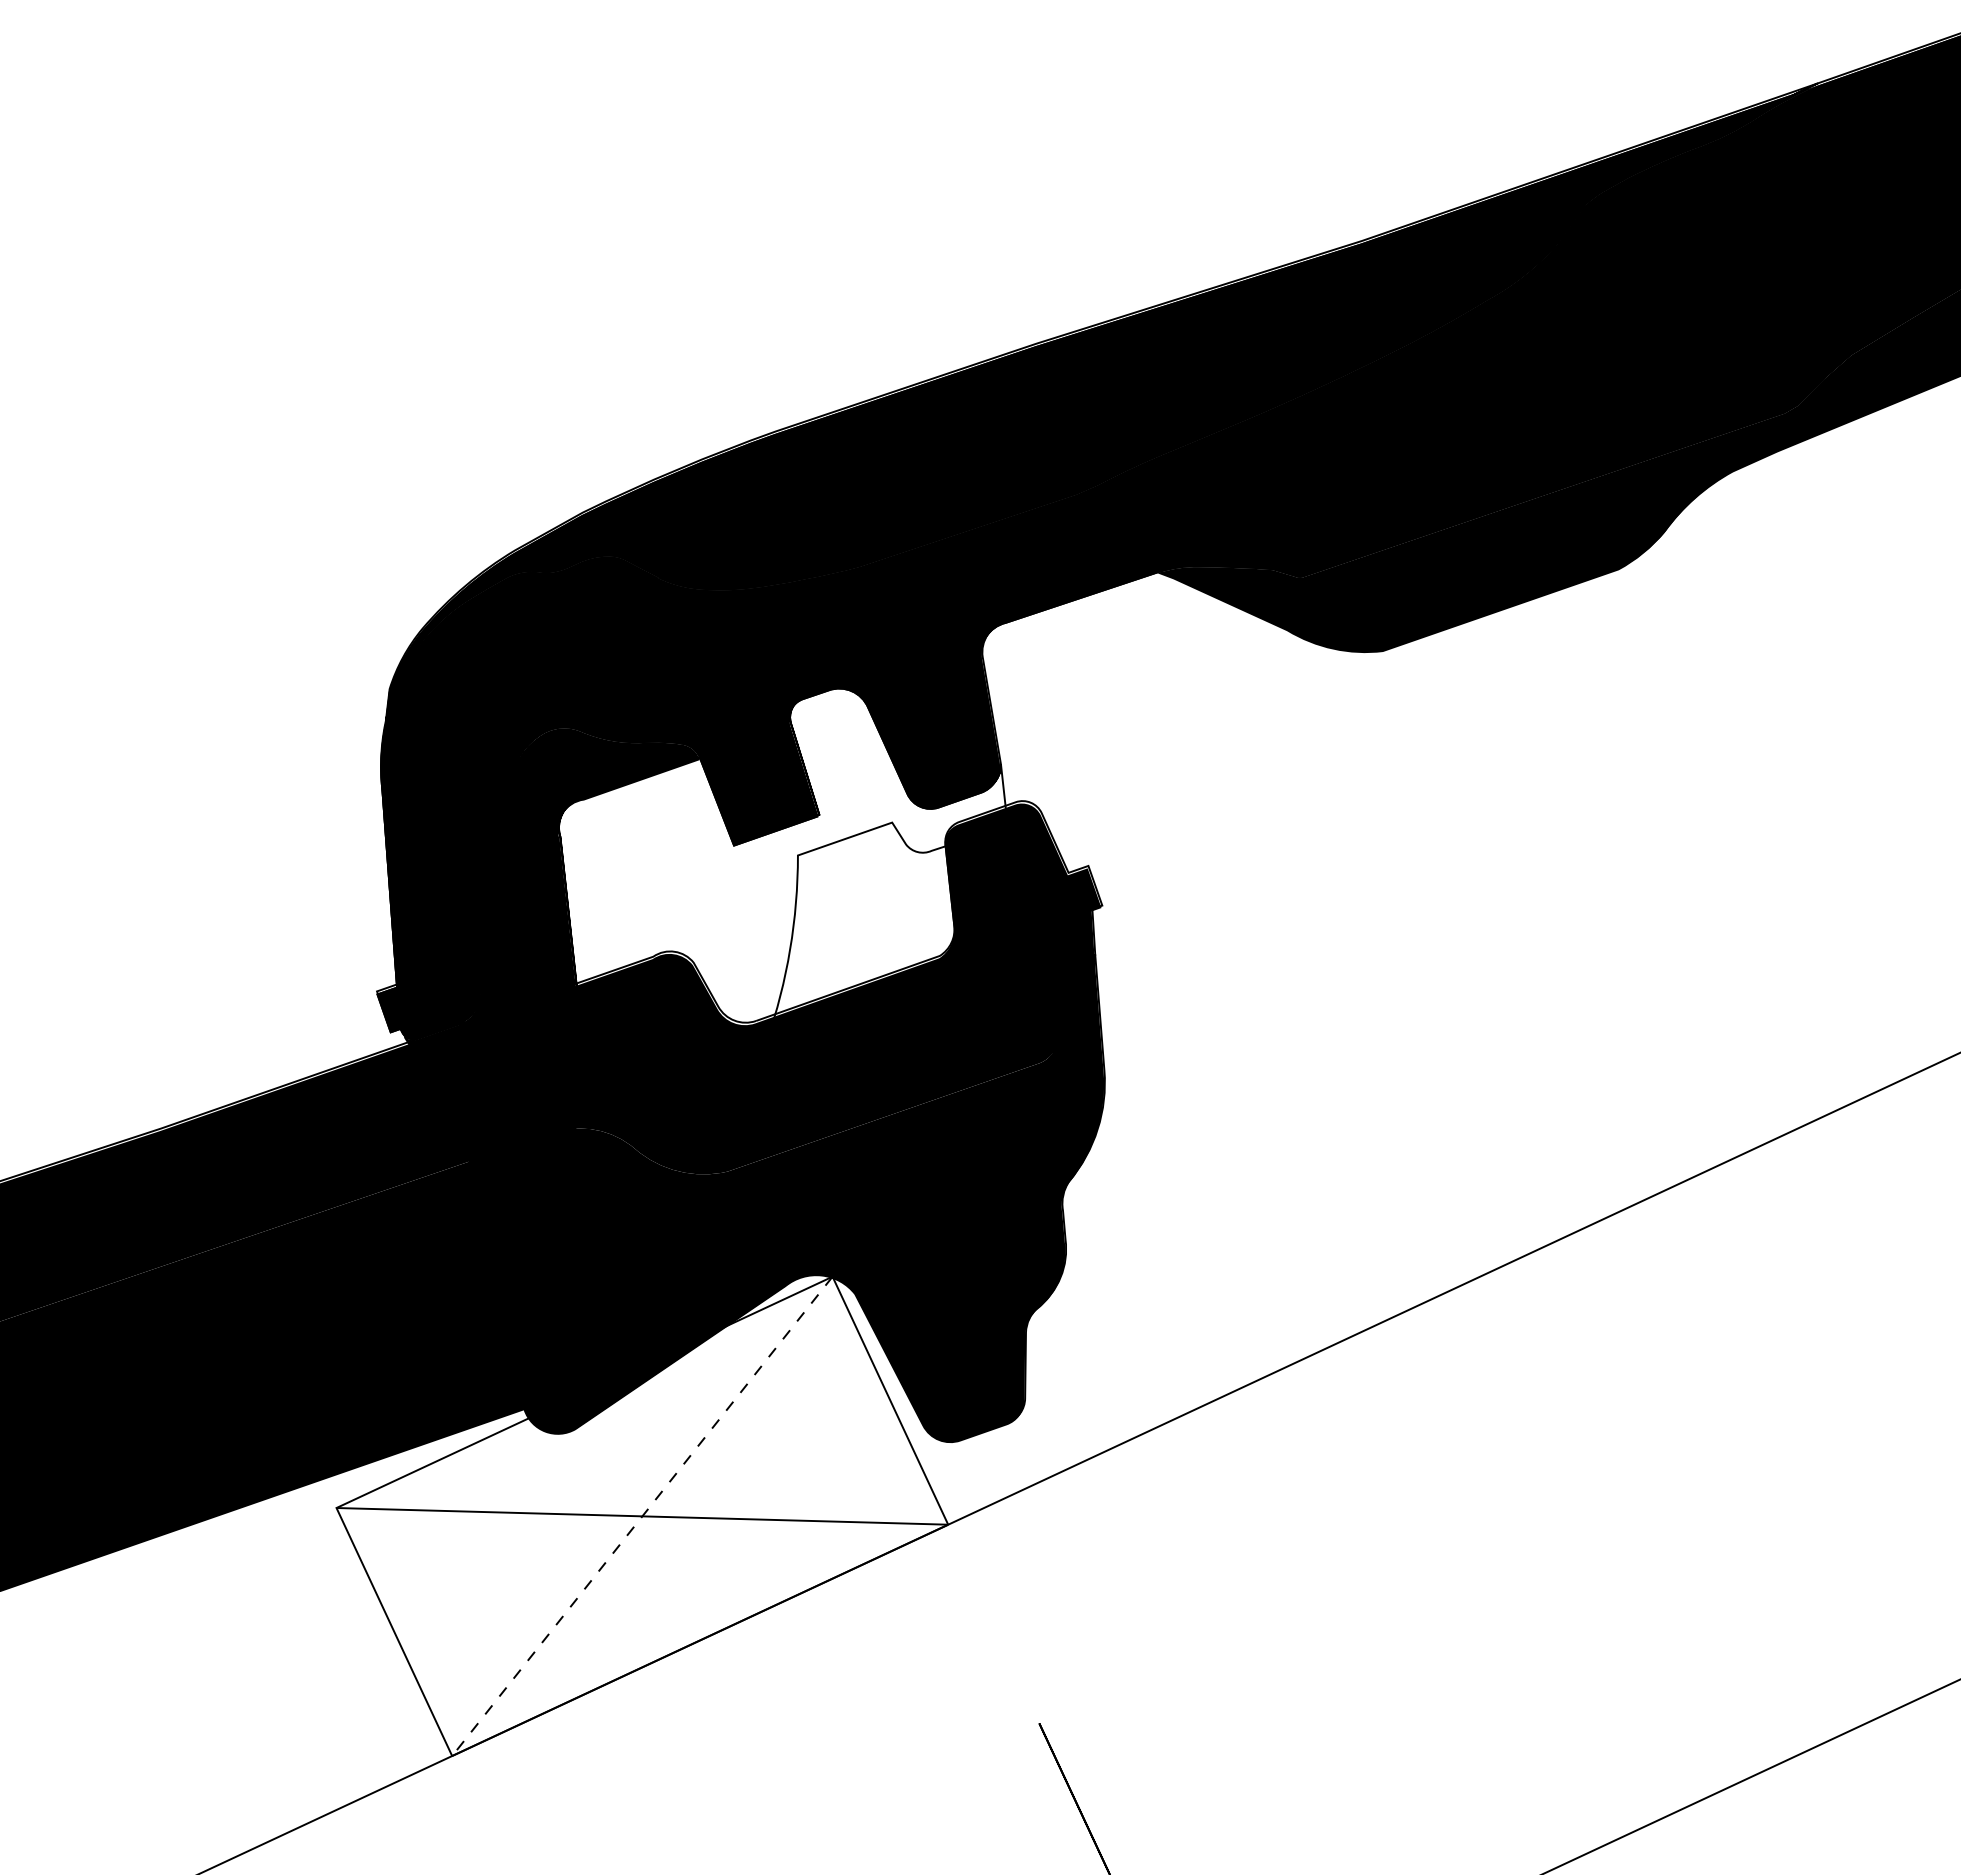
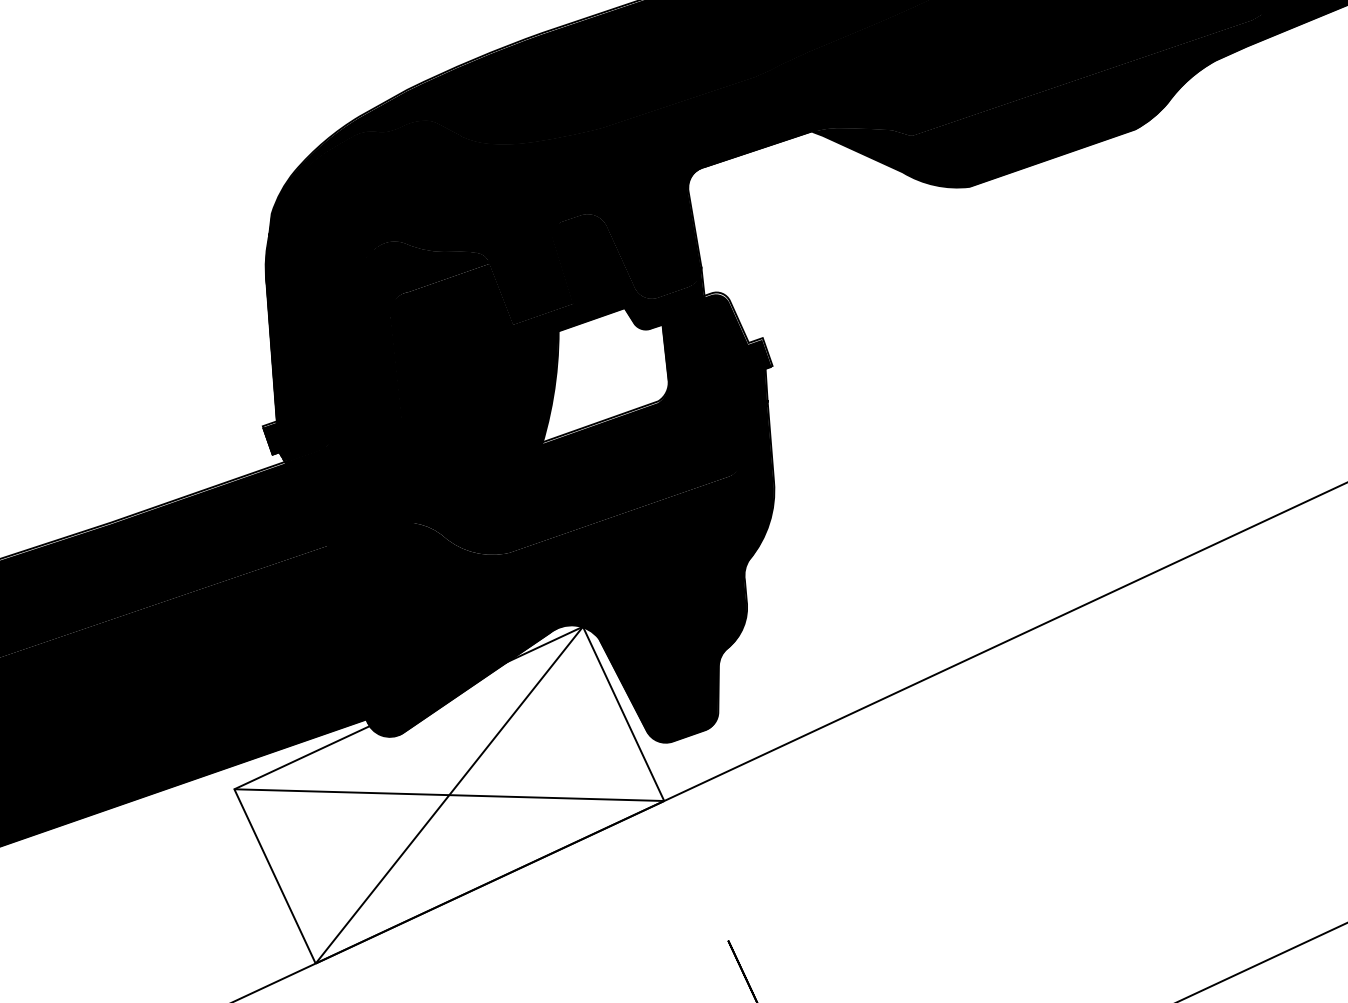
fill: (781, 913) -> (547, 371), added
line: (642, 1516) -> (449, 795), dashed -> solid

